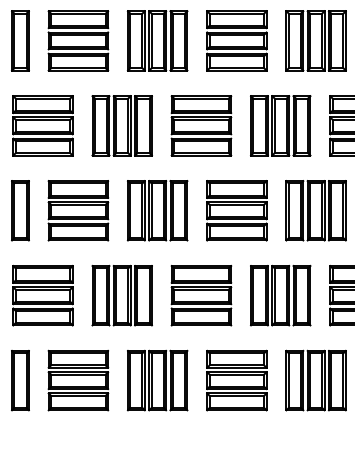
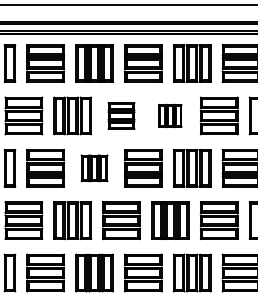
part: (201, 125) -> (121, 115), size x0.7
part: (280, 125) -> (170, 115), size x0.6
part: (157, 211) -> (94, 168), size x0.7

